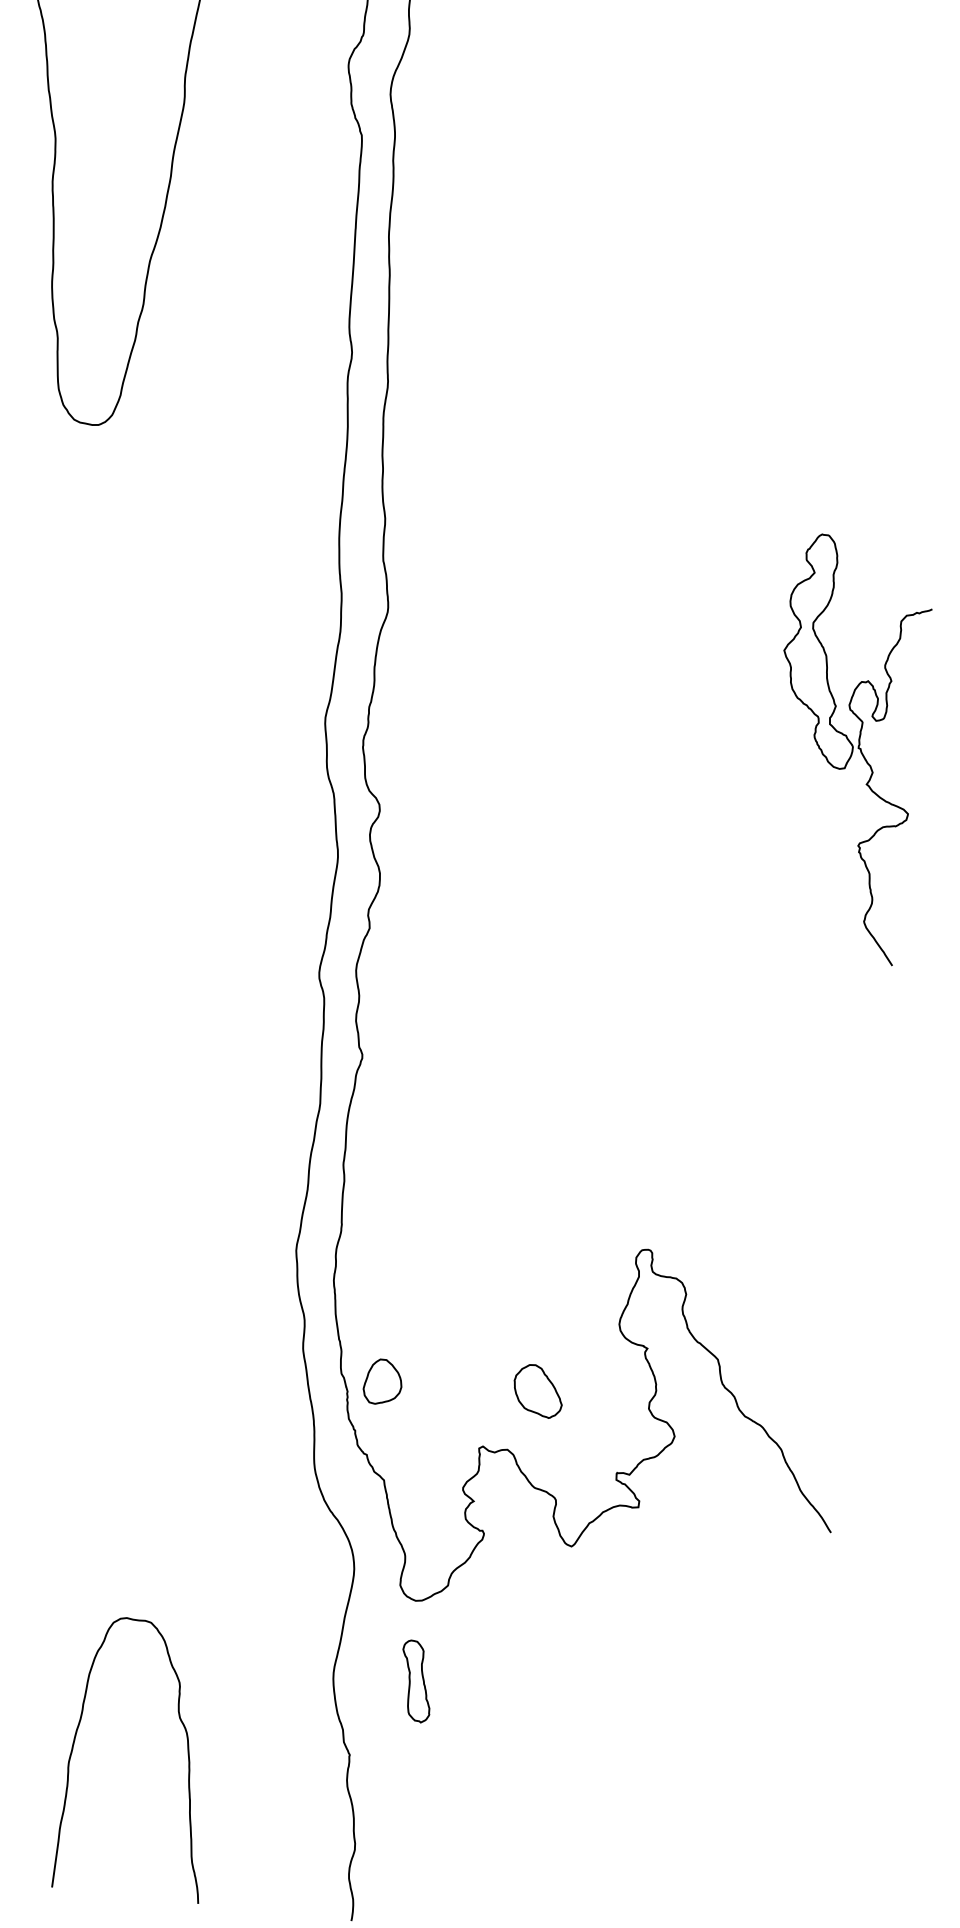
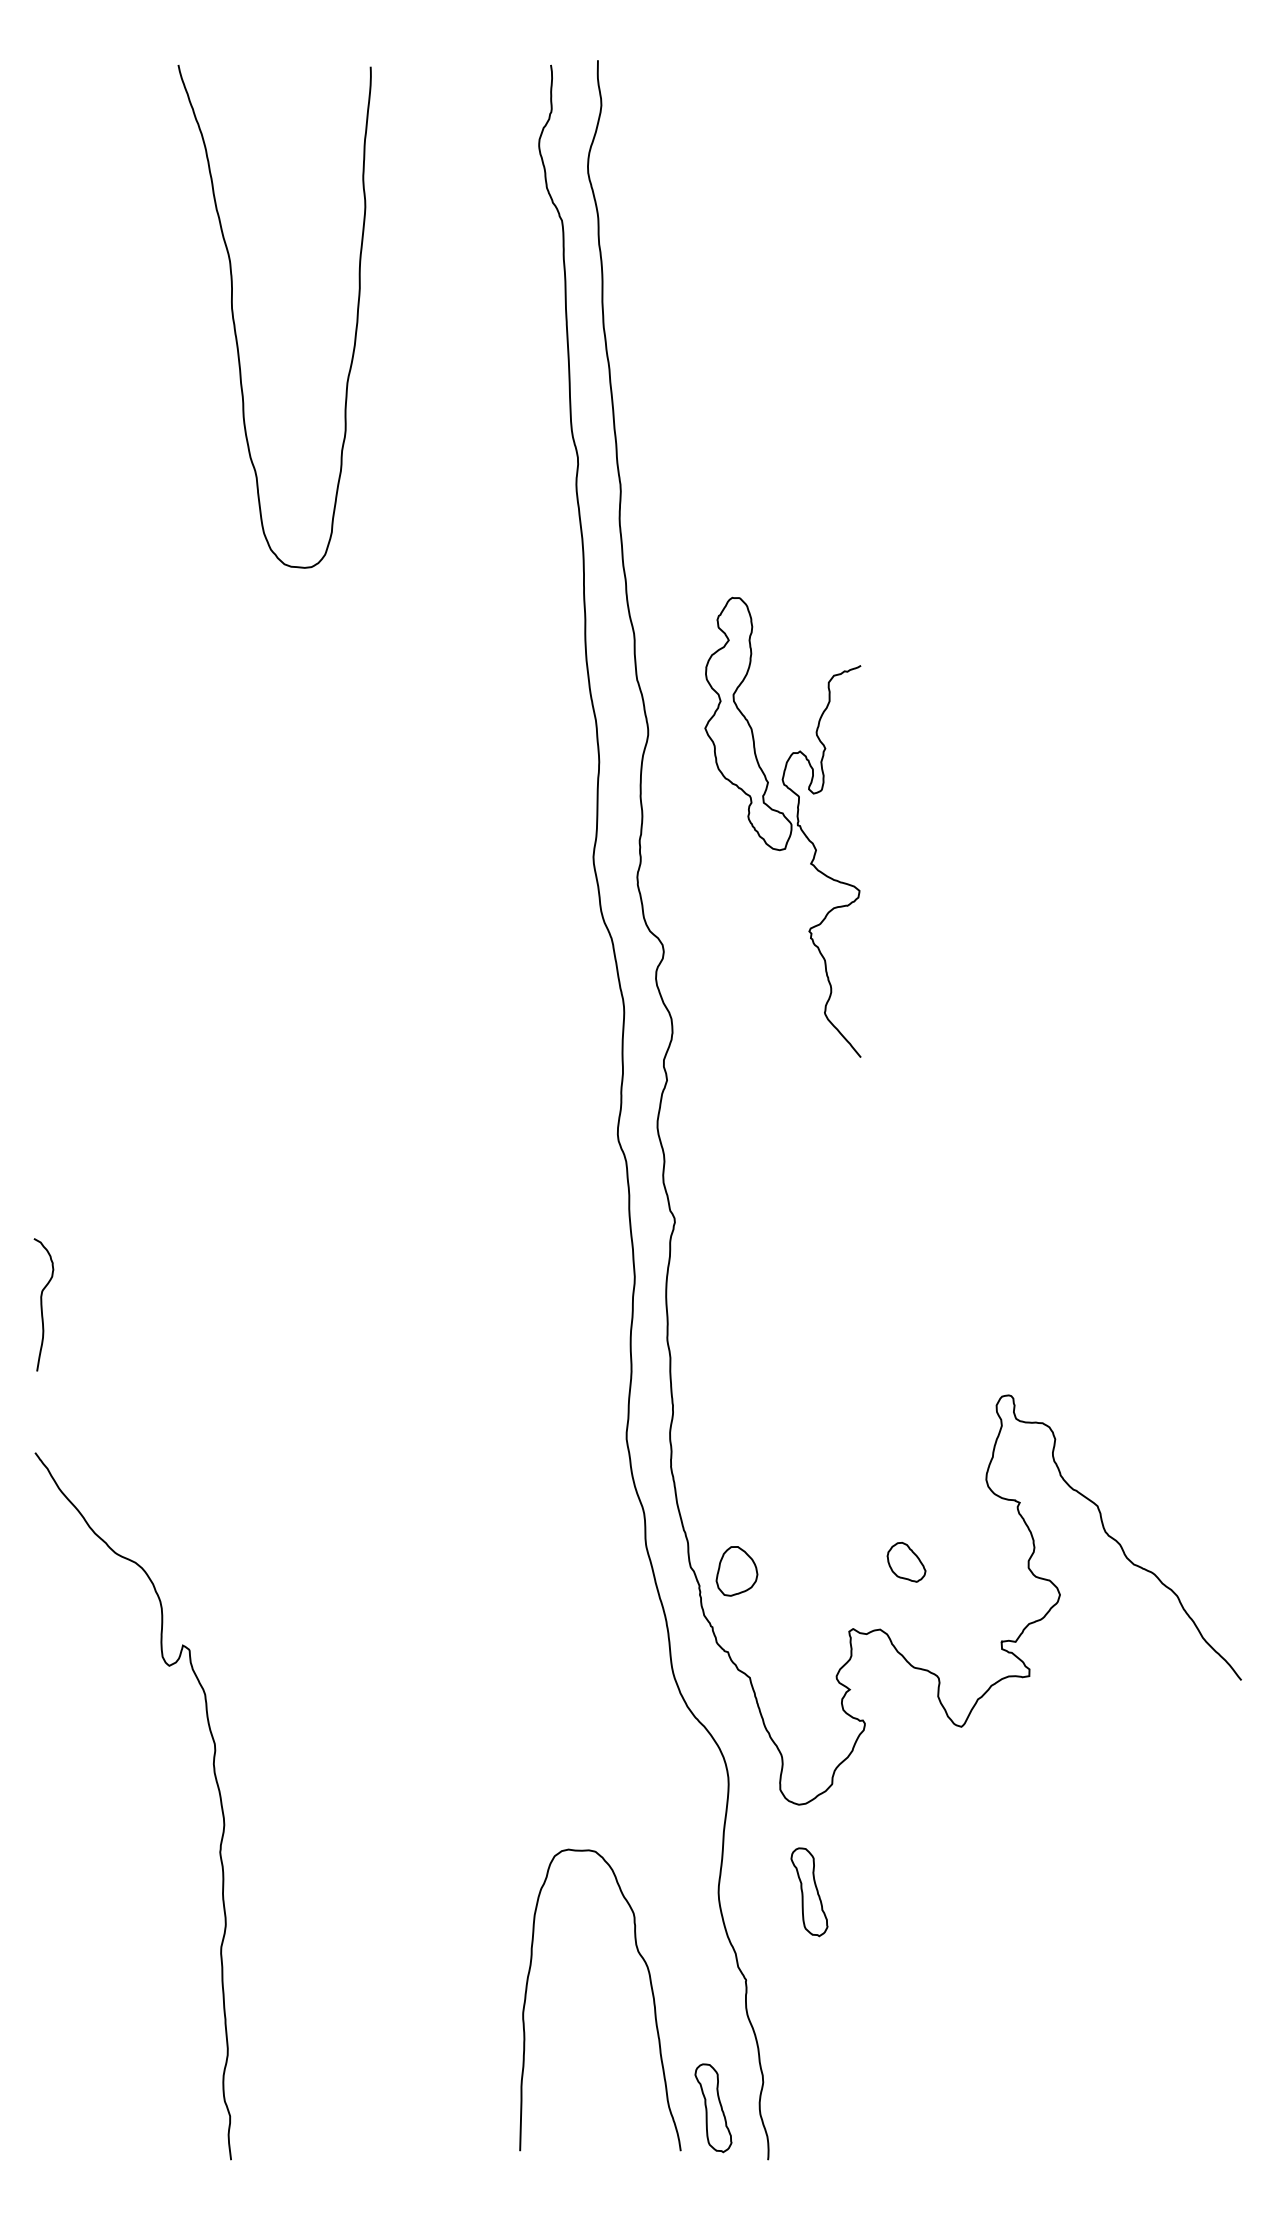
part: (844, 747) -> (782, 826), moved
part: (538, 1391) -> (906, 1562), size x0.7
curve: (187, 1751) -> (650, 1987), moved
part: (306, 1868) -> (713, 2108), added

